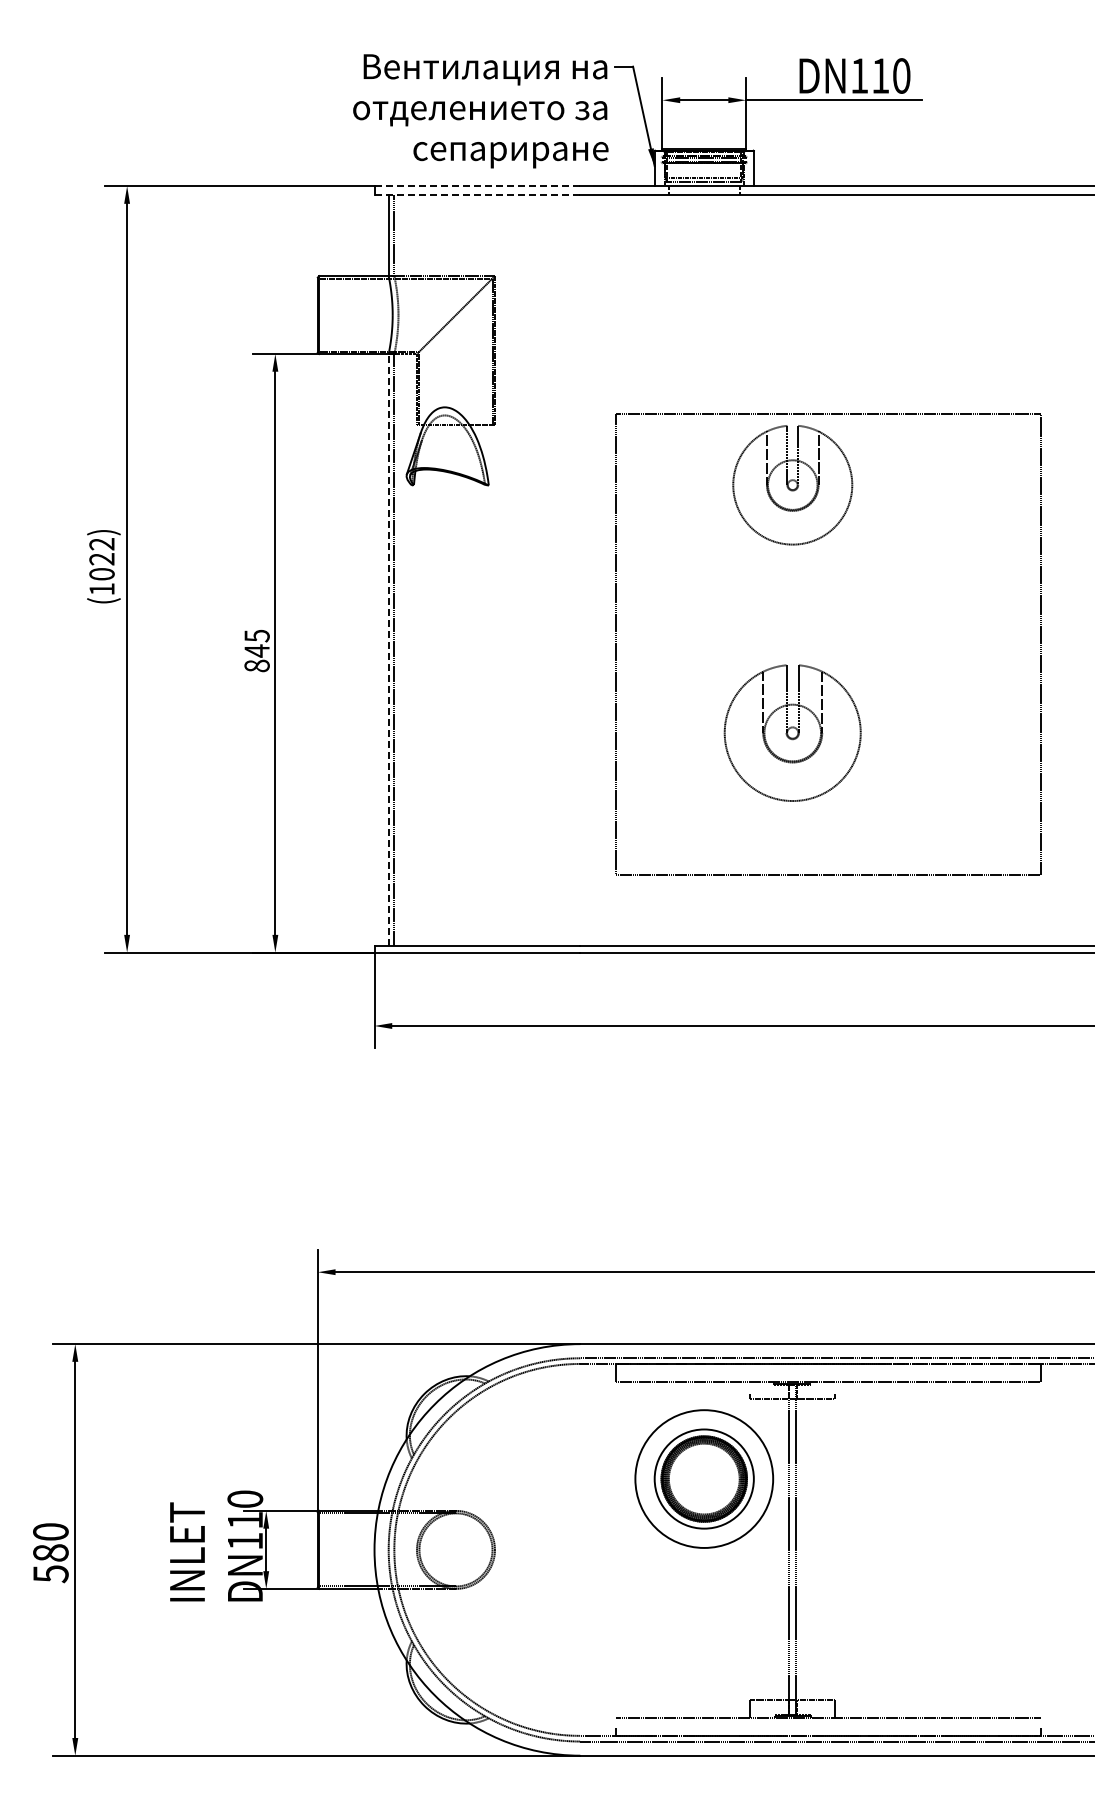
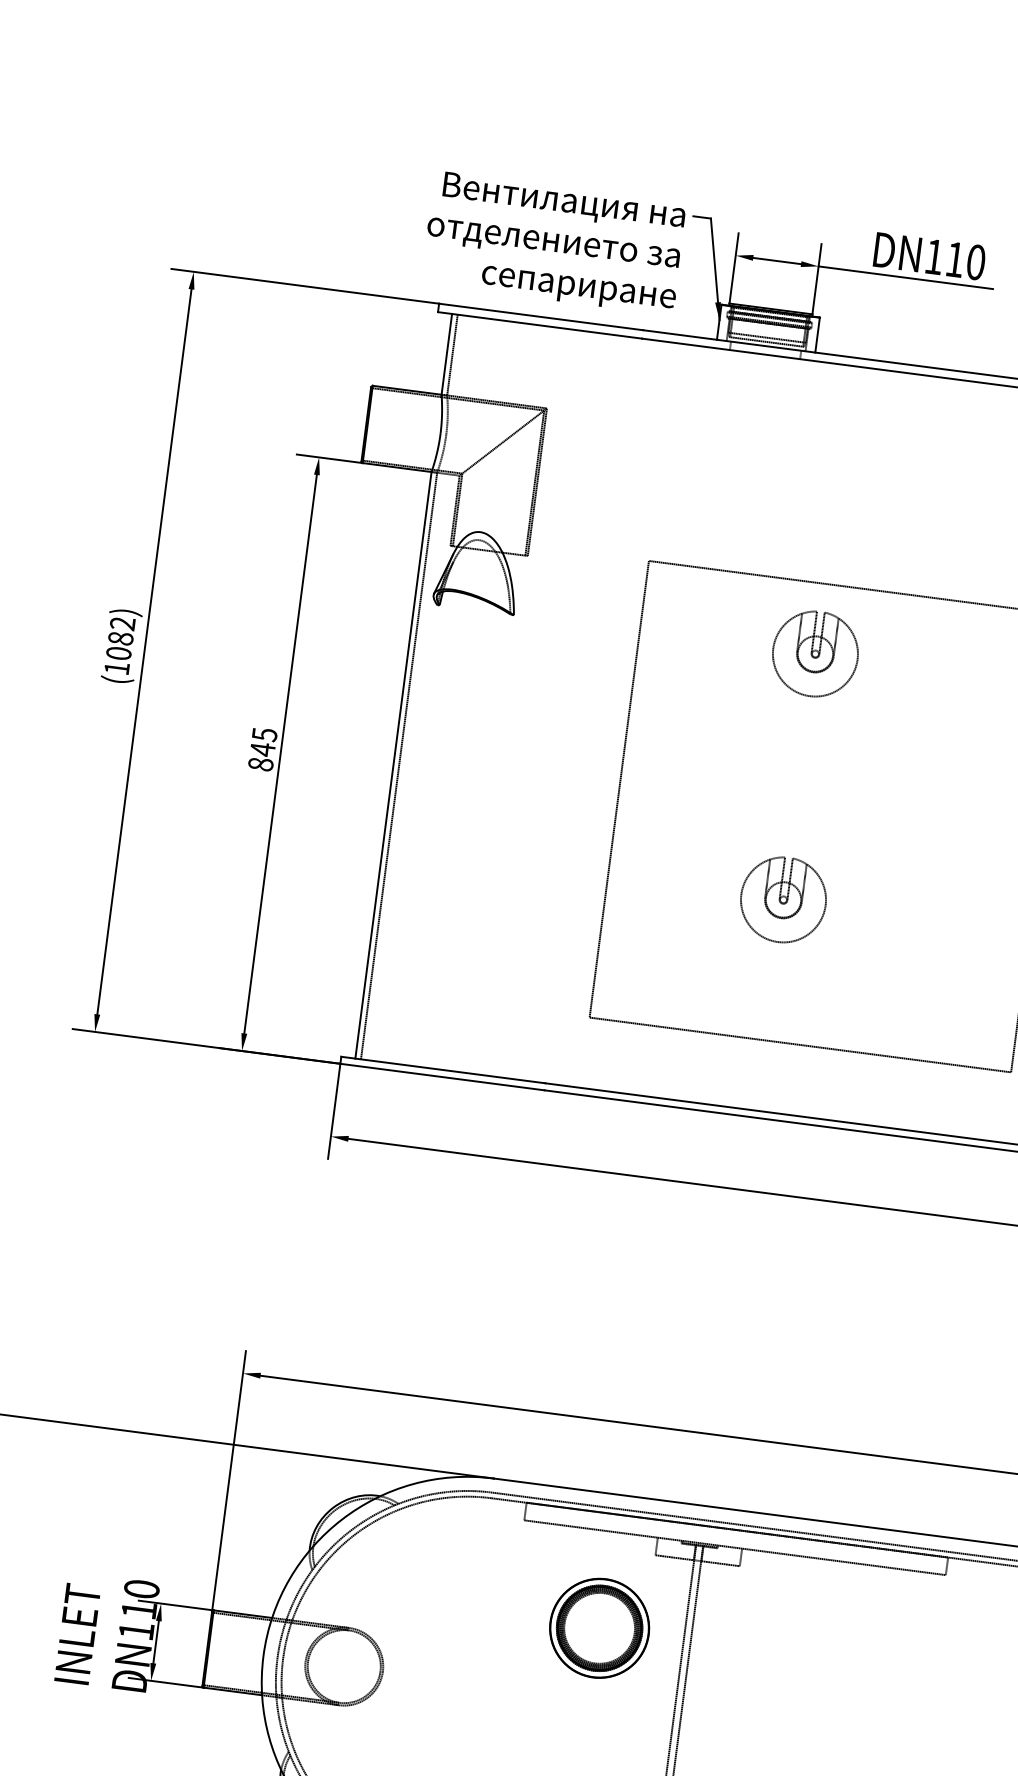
line: (477, 186) -> (541, 317), dashed -> solid
line: (477, 194) -> (540, 325), dashed -> solid
part: (792, 484) -> (815, 653), size x0.71
text: (101, 559) -> (120, 638), (1022) -> (1082)
line: (388, 649) -> (393, 765), dashed -> solid
part: (792, 732) -> (783, 899), size x0.62
circle: (704, 1478) -> (599, 1627), size x0.71

